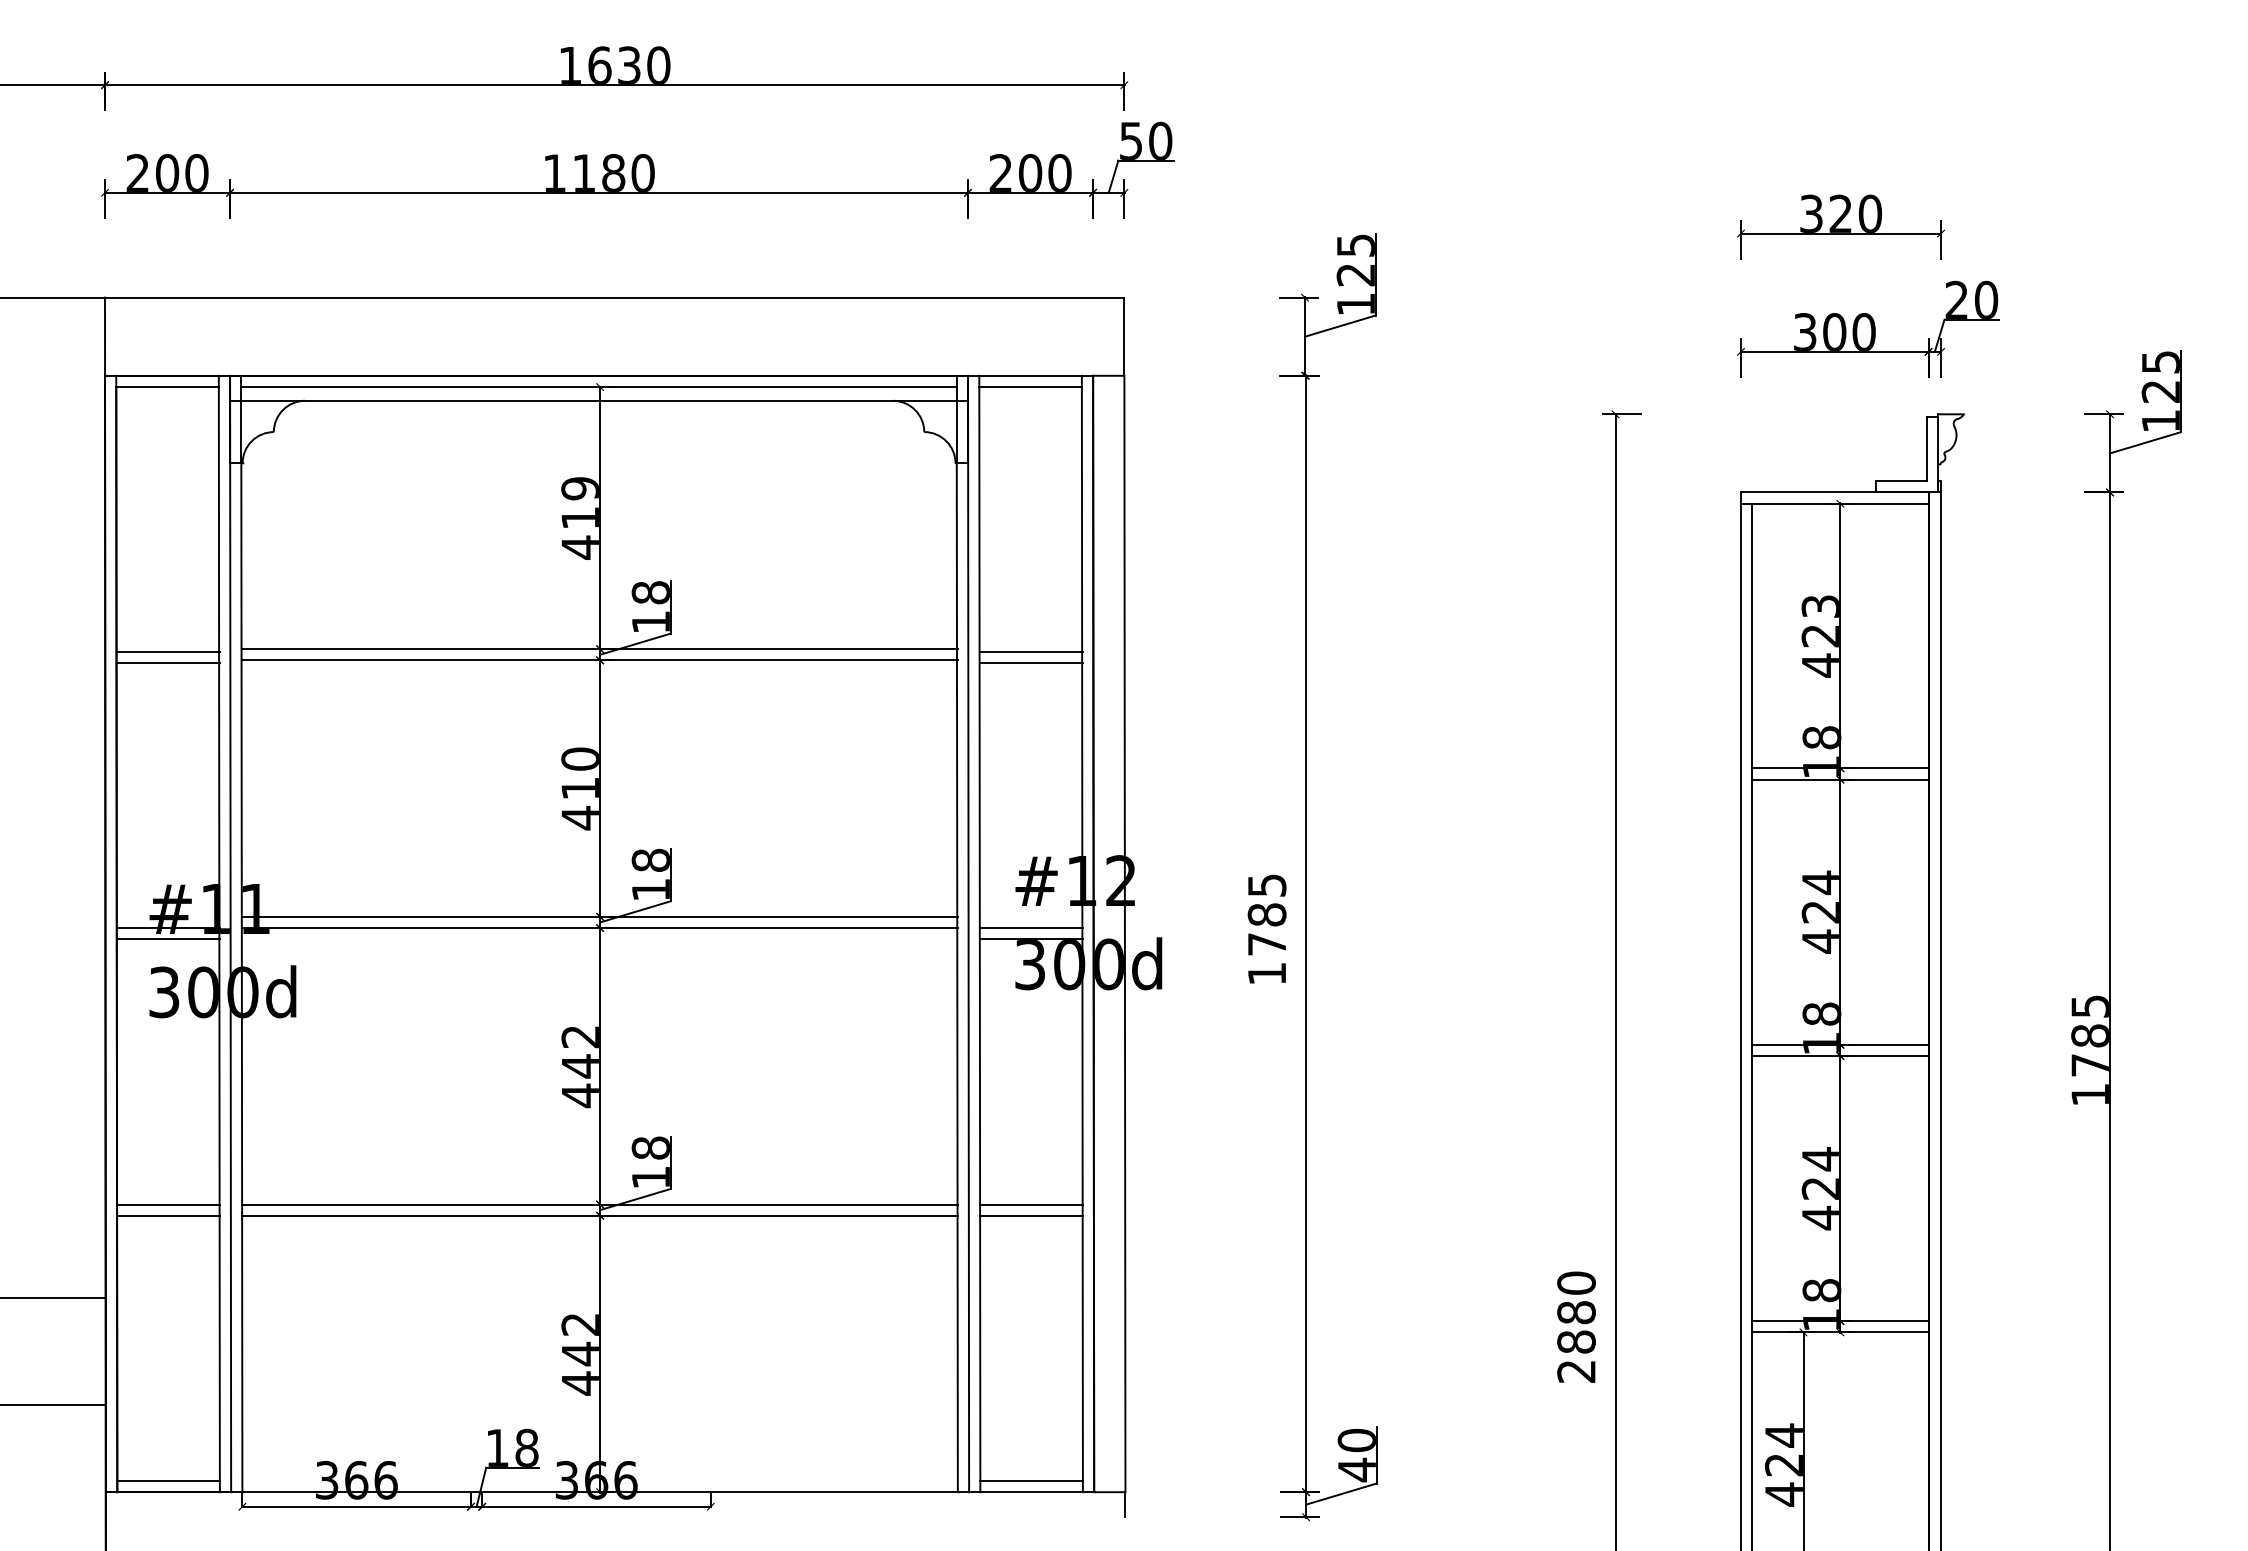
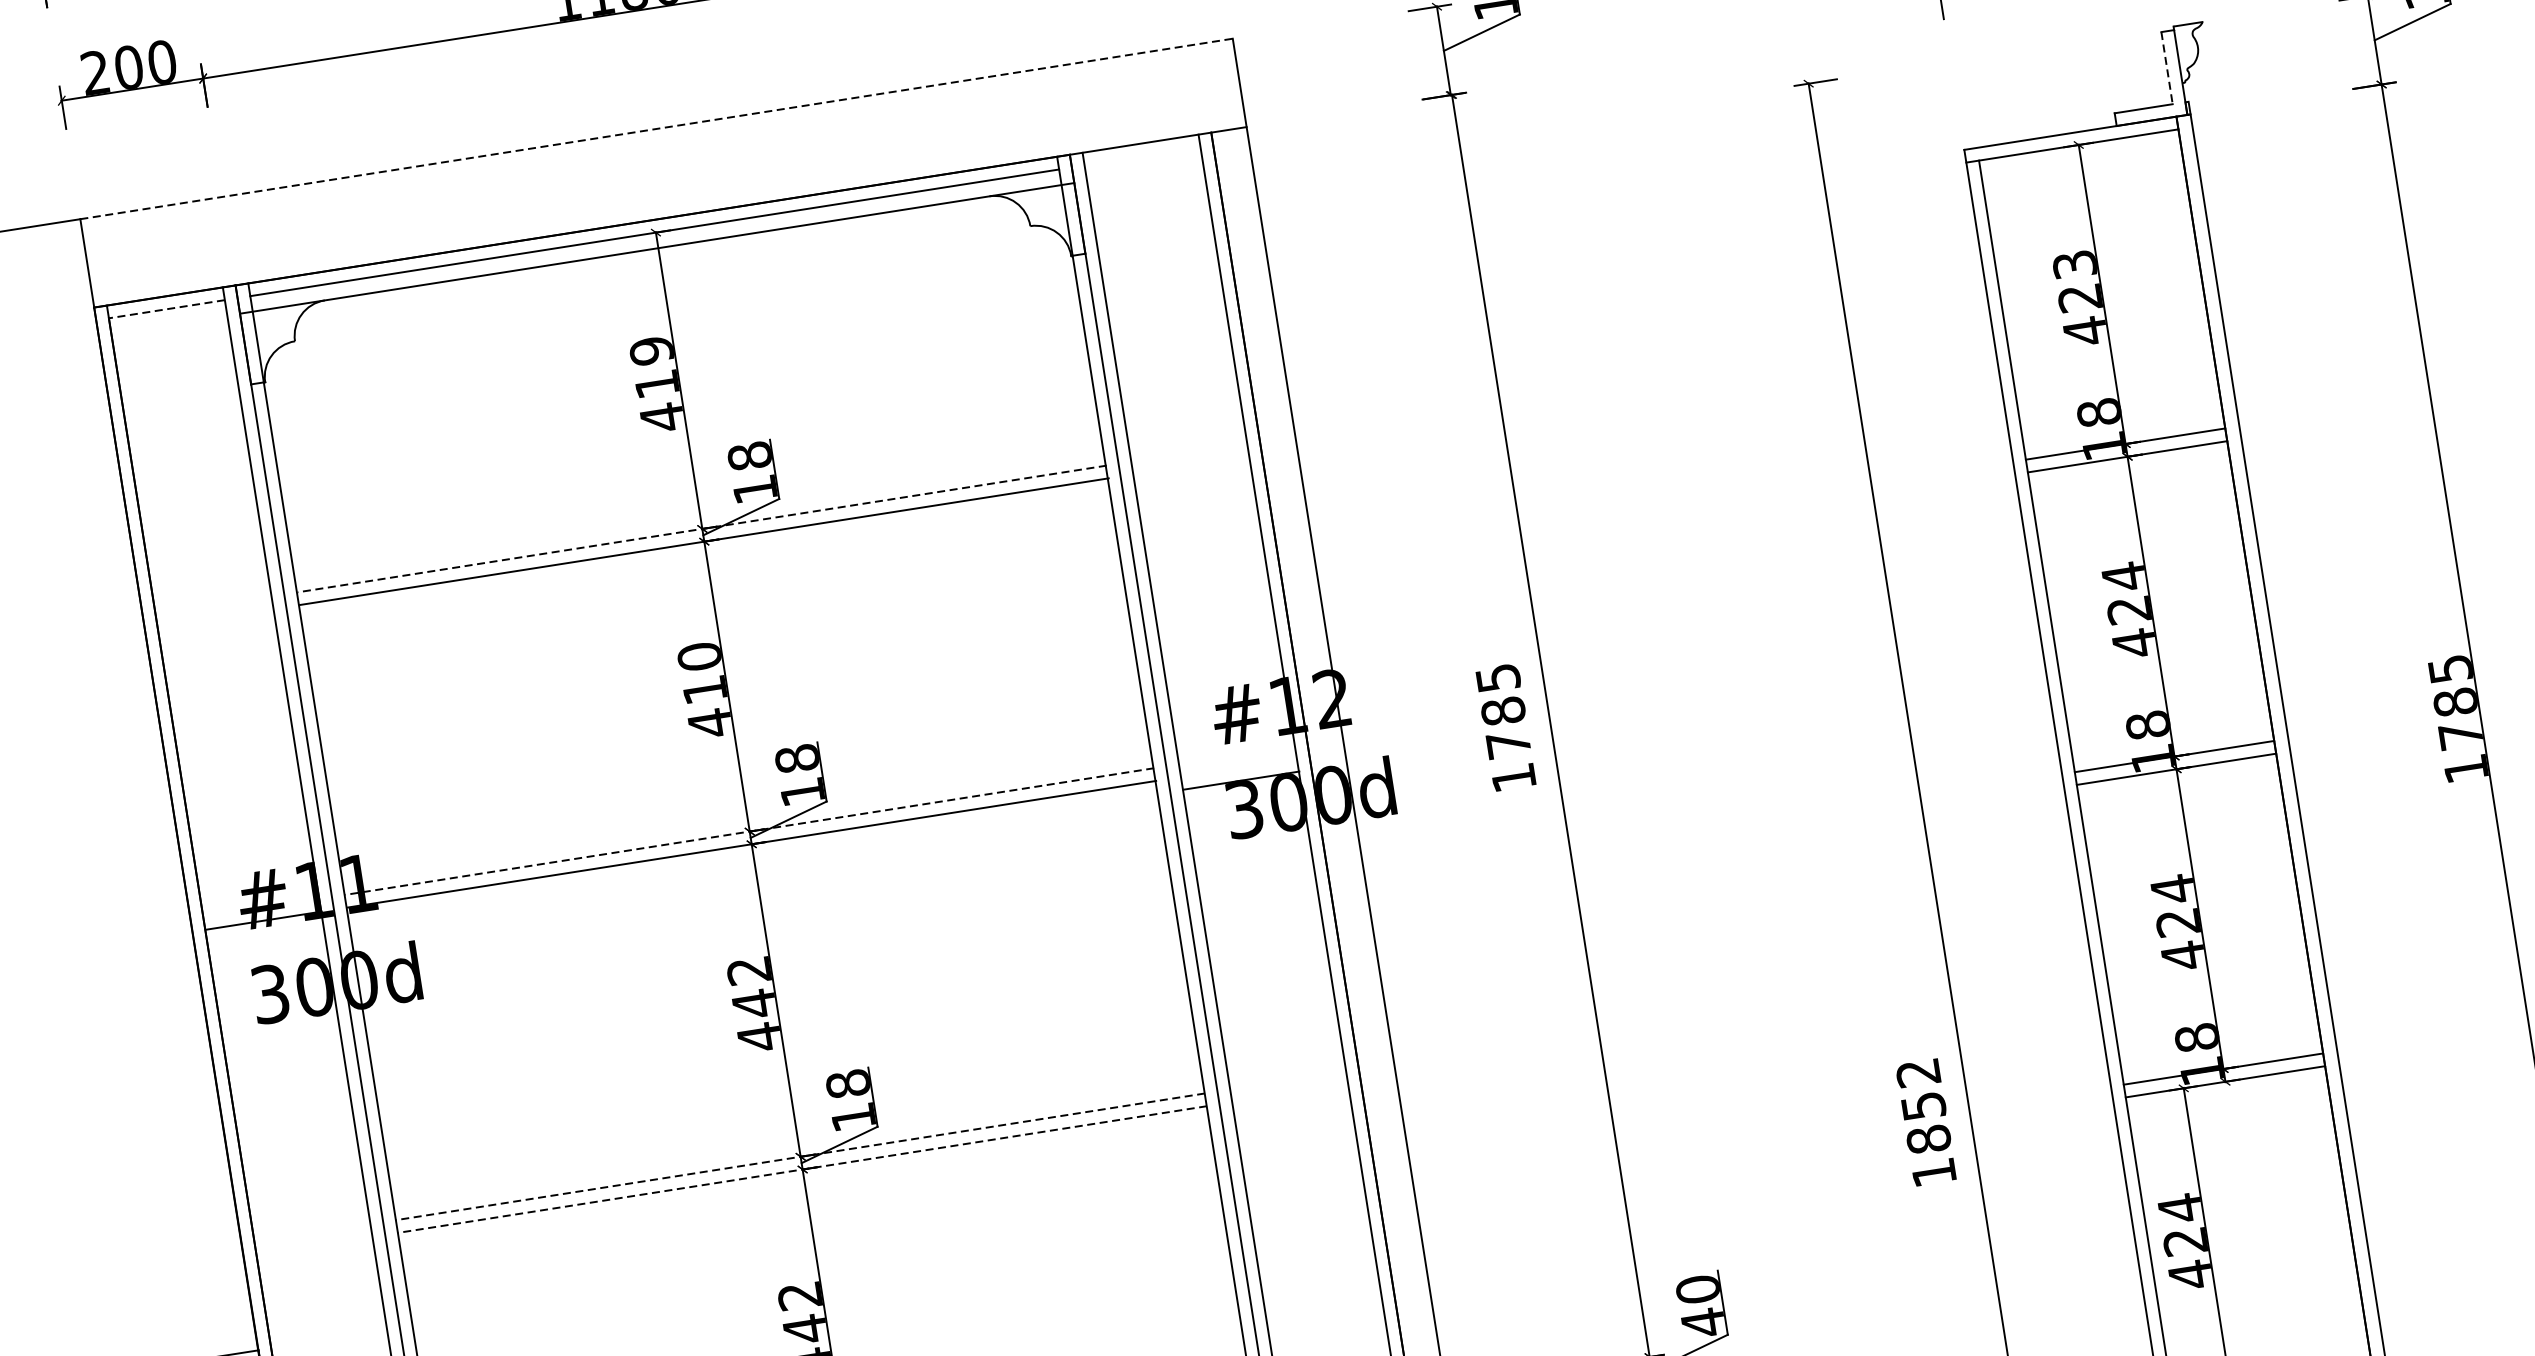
line: (614, 297) -> (656, 128), solid -> dashed
line: (167, 387) -> (166, 309), solid -> dashed
line: (1030, 387) -> (1142, 156), removed
line: (1927, 449) -> (2167, 68), solid -> dashed
line: (600, 649) -> (702, 529), solid -> dashed
line: (168, 651) -> (214, 608), removed
line: (1031, 651) -> (1190, 455), removed
line: (168, 662) -> (216, 620), removed
line: (1031, 662) -> (1192, 467), removed
line: (600, 916) -> (750, 831), solid -> dashed
line: (1031, 928) -> (1239, 768), removed
line: (168, 939) -> (265, 933), removed
line: (168, 1204) -> (312, 1233), removed
line: (600, 1204) -> (801, 1156), solid -> dashed
line: (1031, 1204) -> (1288, 1080), removed
line: (168, 1215) -> (314, 1245), removed
line: (600, 1215) -> (803, 1169), solid -> dashed
line: (1031, 1215) -> (1290, 1092), removed
text: (1576, 1326) -> (1926, 1121), 2880 -> 1852

